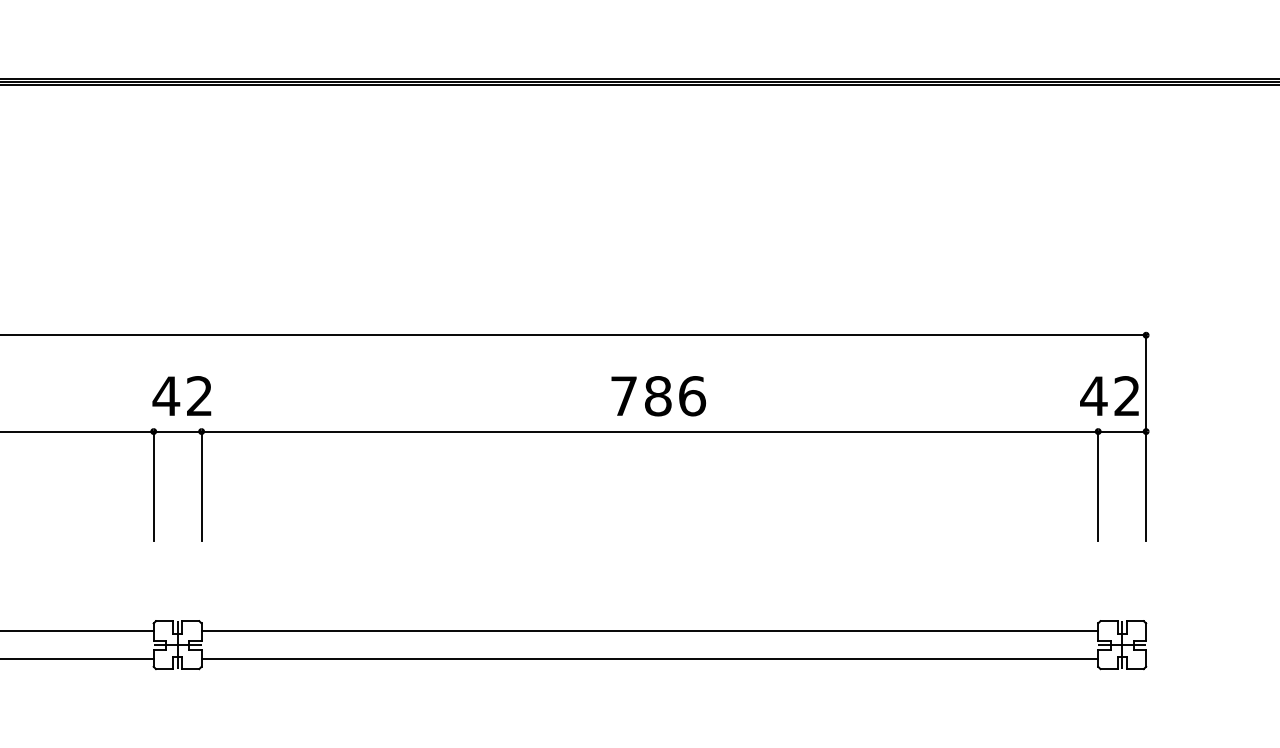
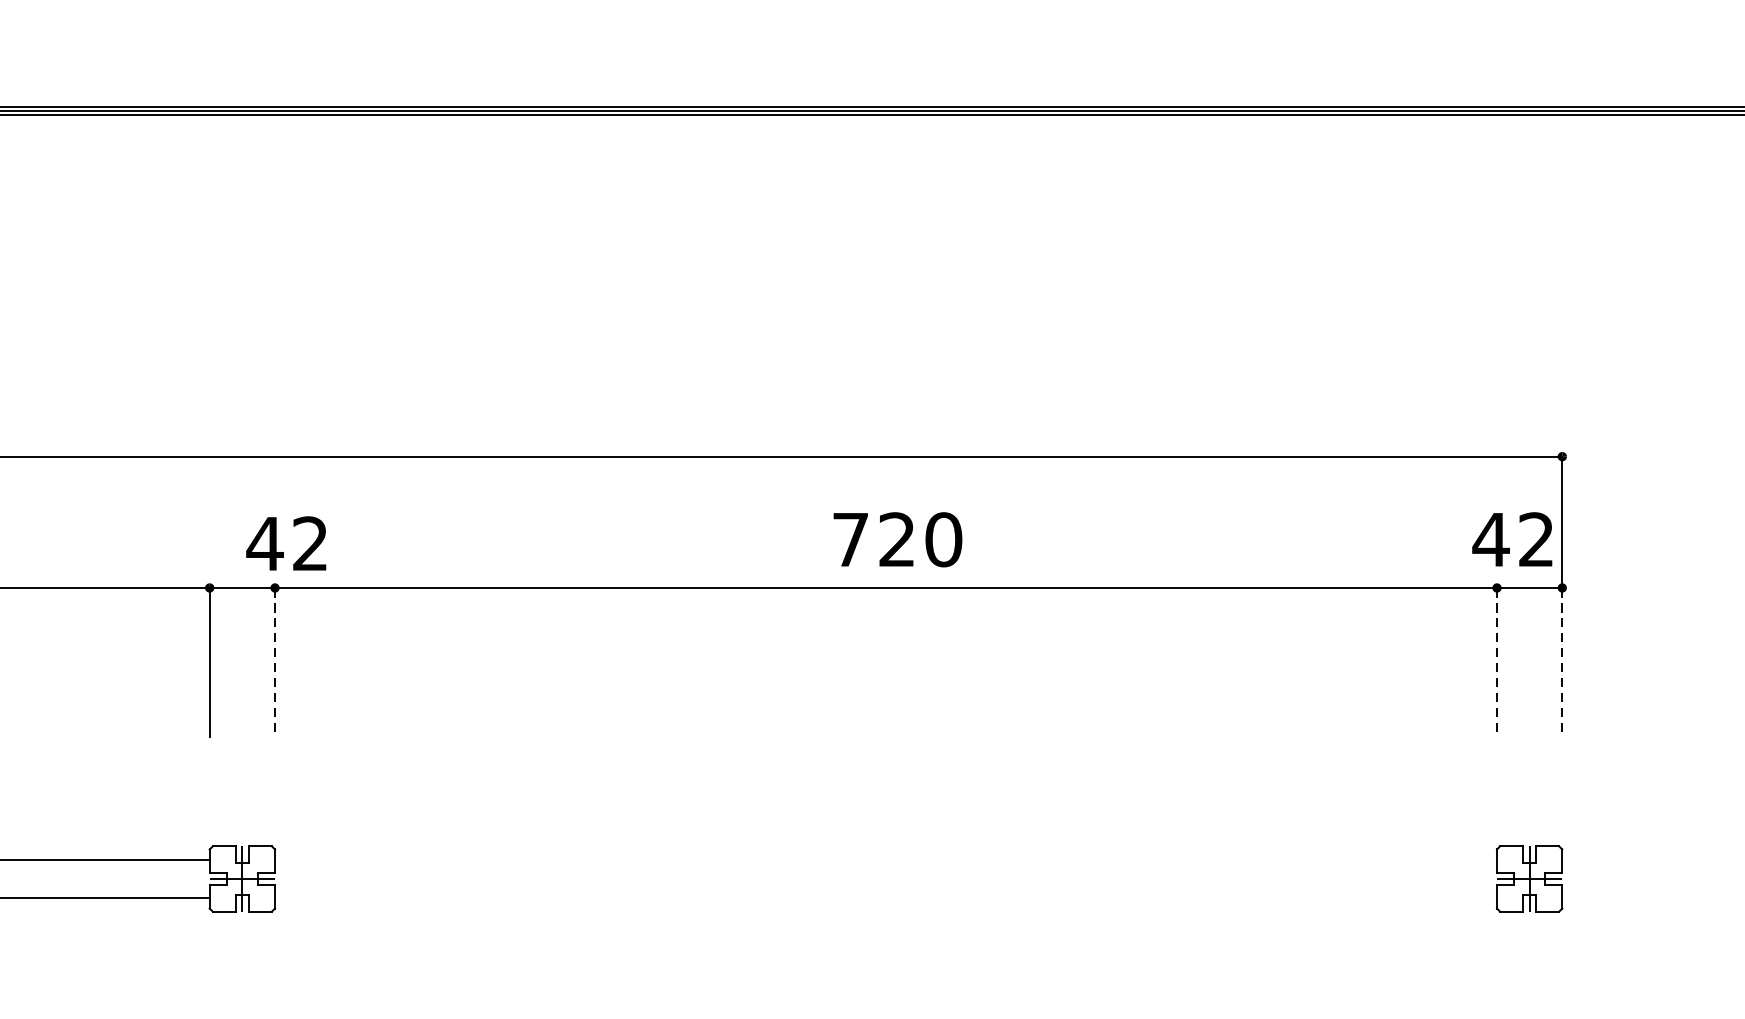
text: (181, 395) -> (285, 542), moved
text: (675, 396) -> (920, 540), 786 -> 720
line: (201, 486) -> (274, 662), solid -> dashed
line: (1098, 486) -> (1497, 662), solid -> dashed
line: (1146, 486) -> (1562, 662), solid -> dashed
line: (649, 631) -> (885, 860), removed
line: (649, 658) -> (885, 897), removed

